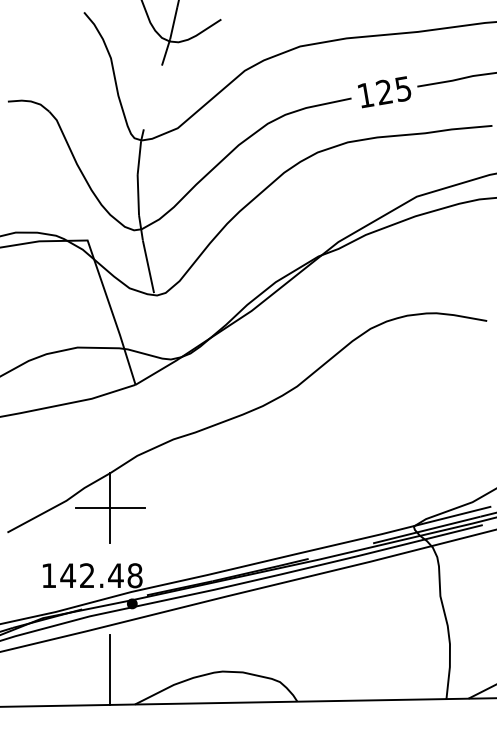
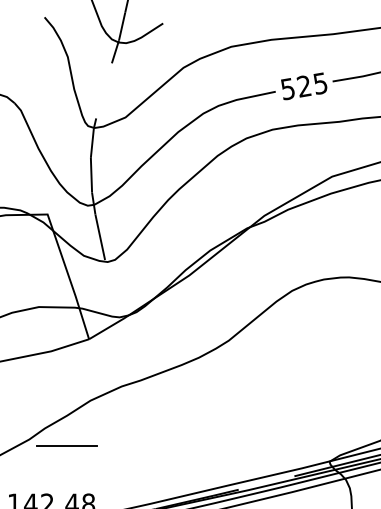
text: (365, 95) -> (287, 89), 125 -> 525
line: (110, 507) -> (67, 445), removed

